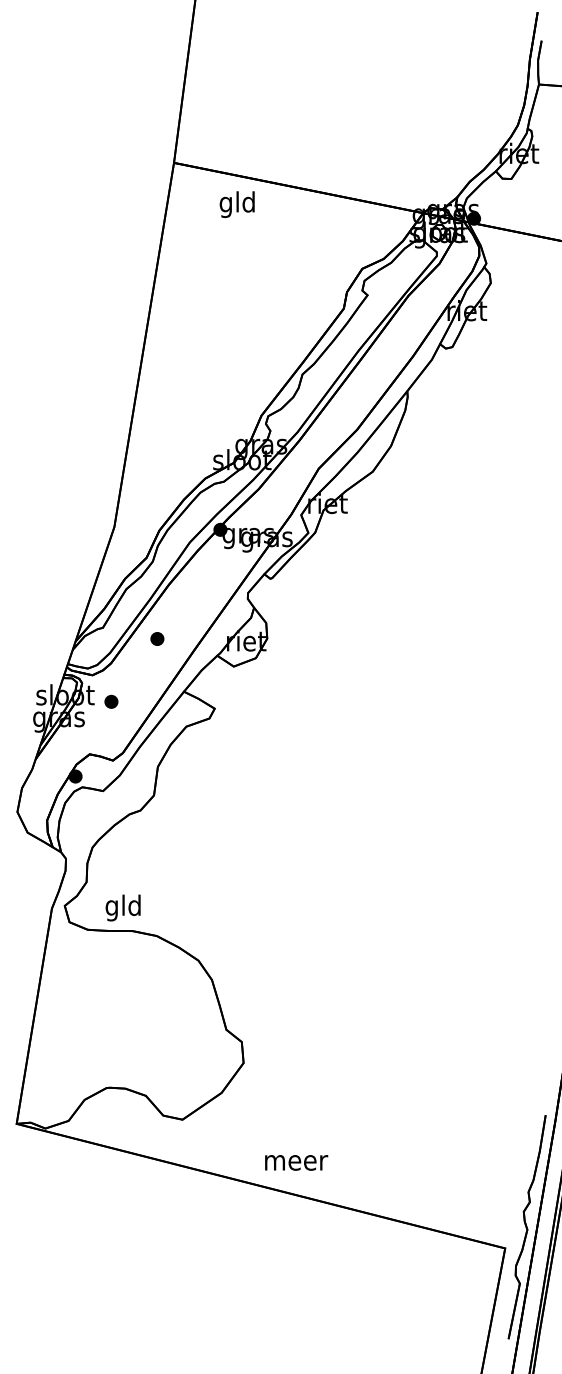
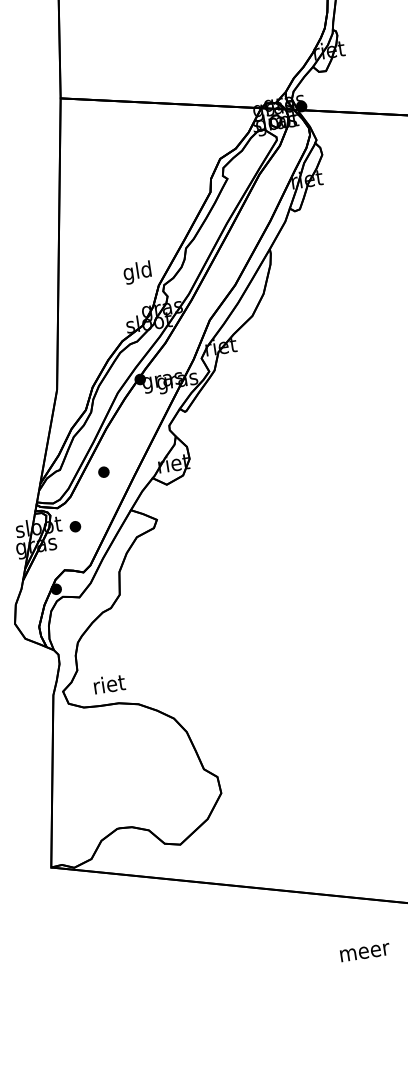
text: (236, 204) -> (136, 272), moved
text: (124, 907) -> (109, 685), gld -> riet
text: (296, 1162) -> (365, 952), moved

